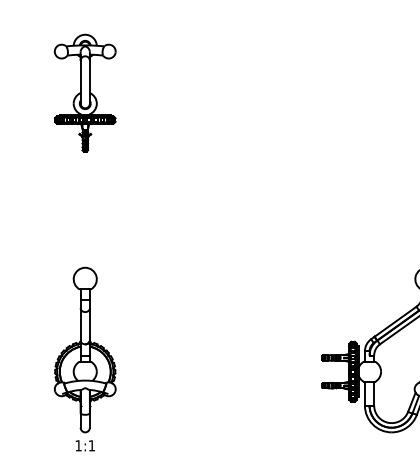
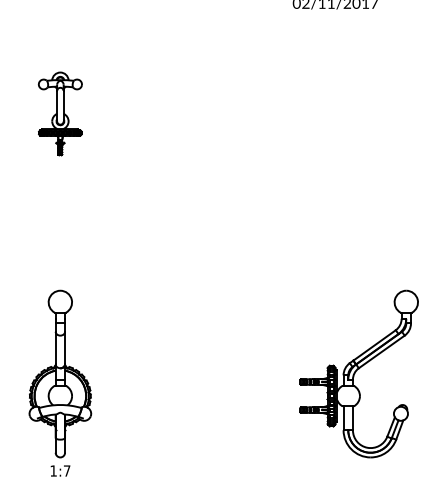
part: (85, 92) -> (60, 113), size x0.7
text: (92, 445) -> (67, 470), 1:1 -> 1:7

